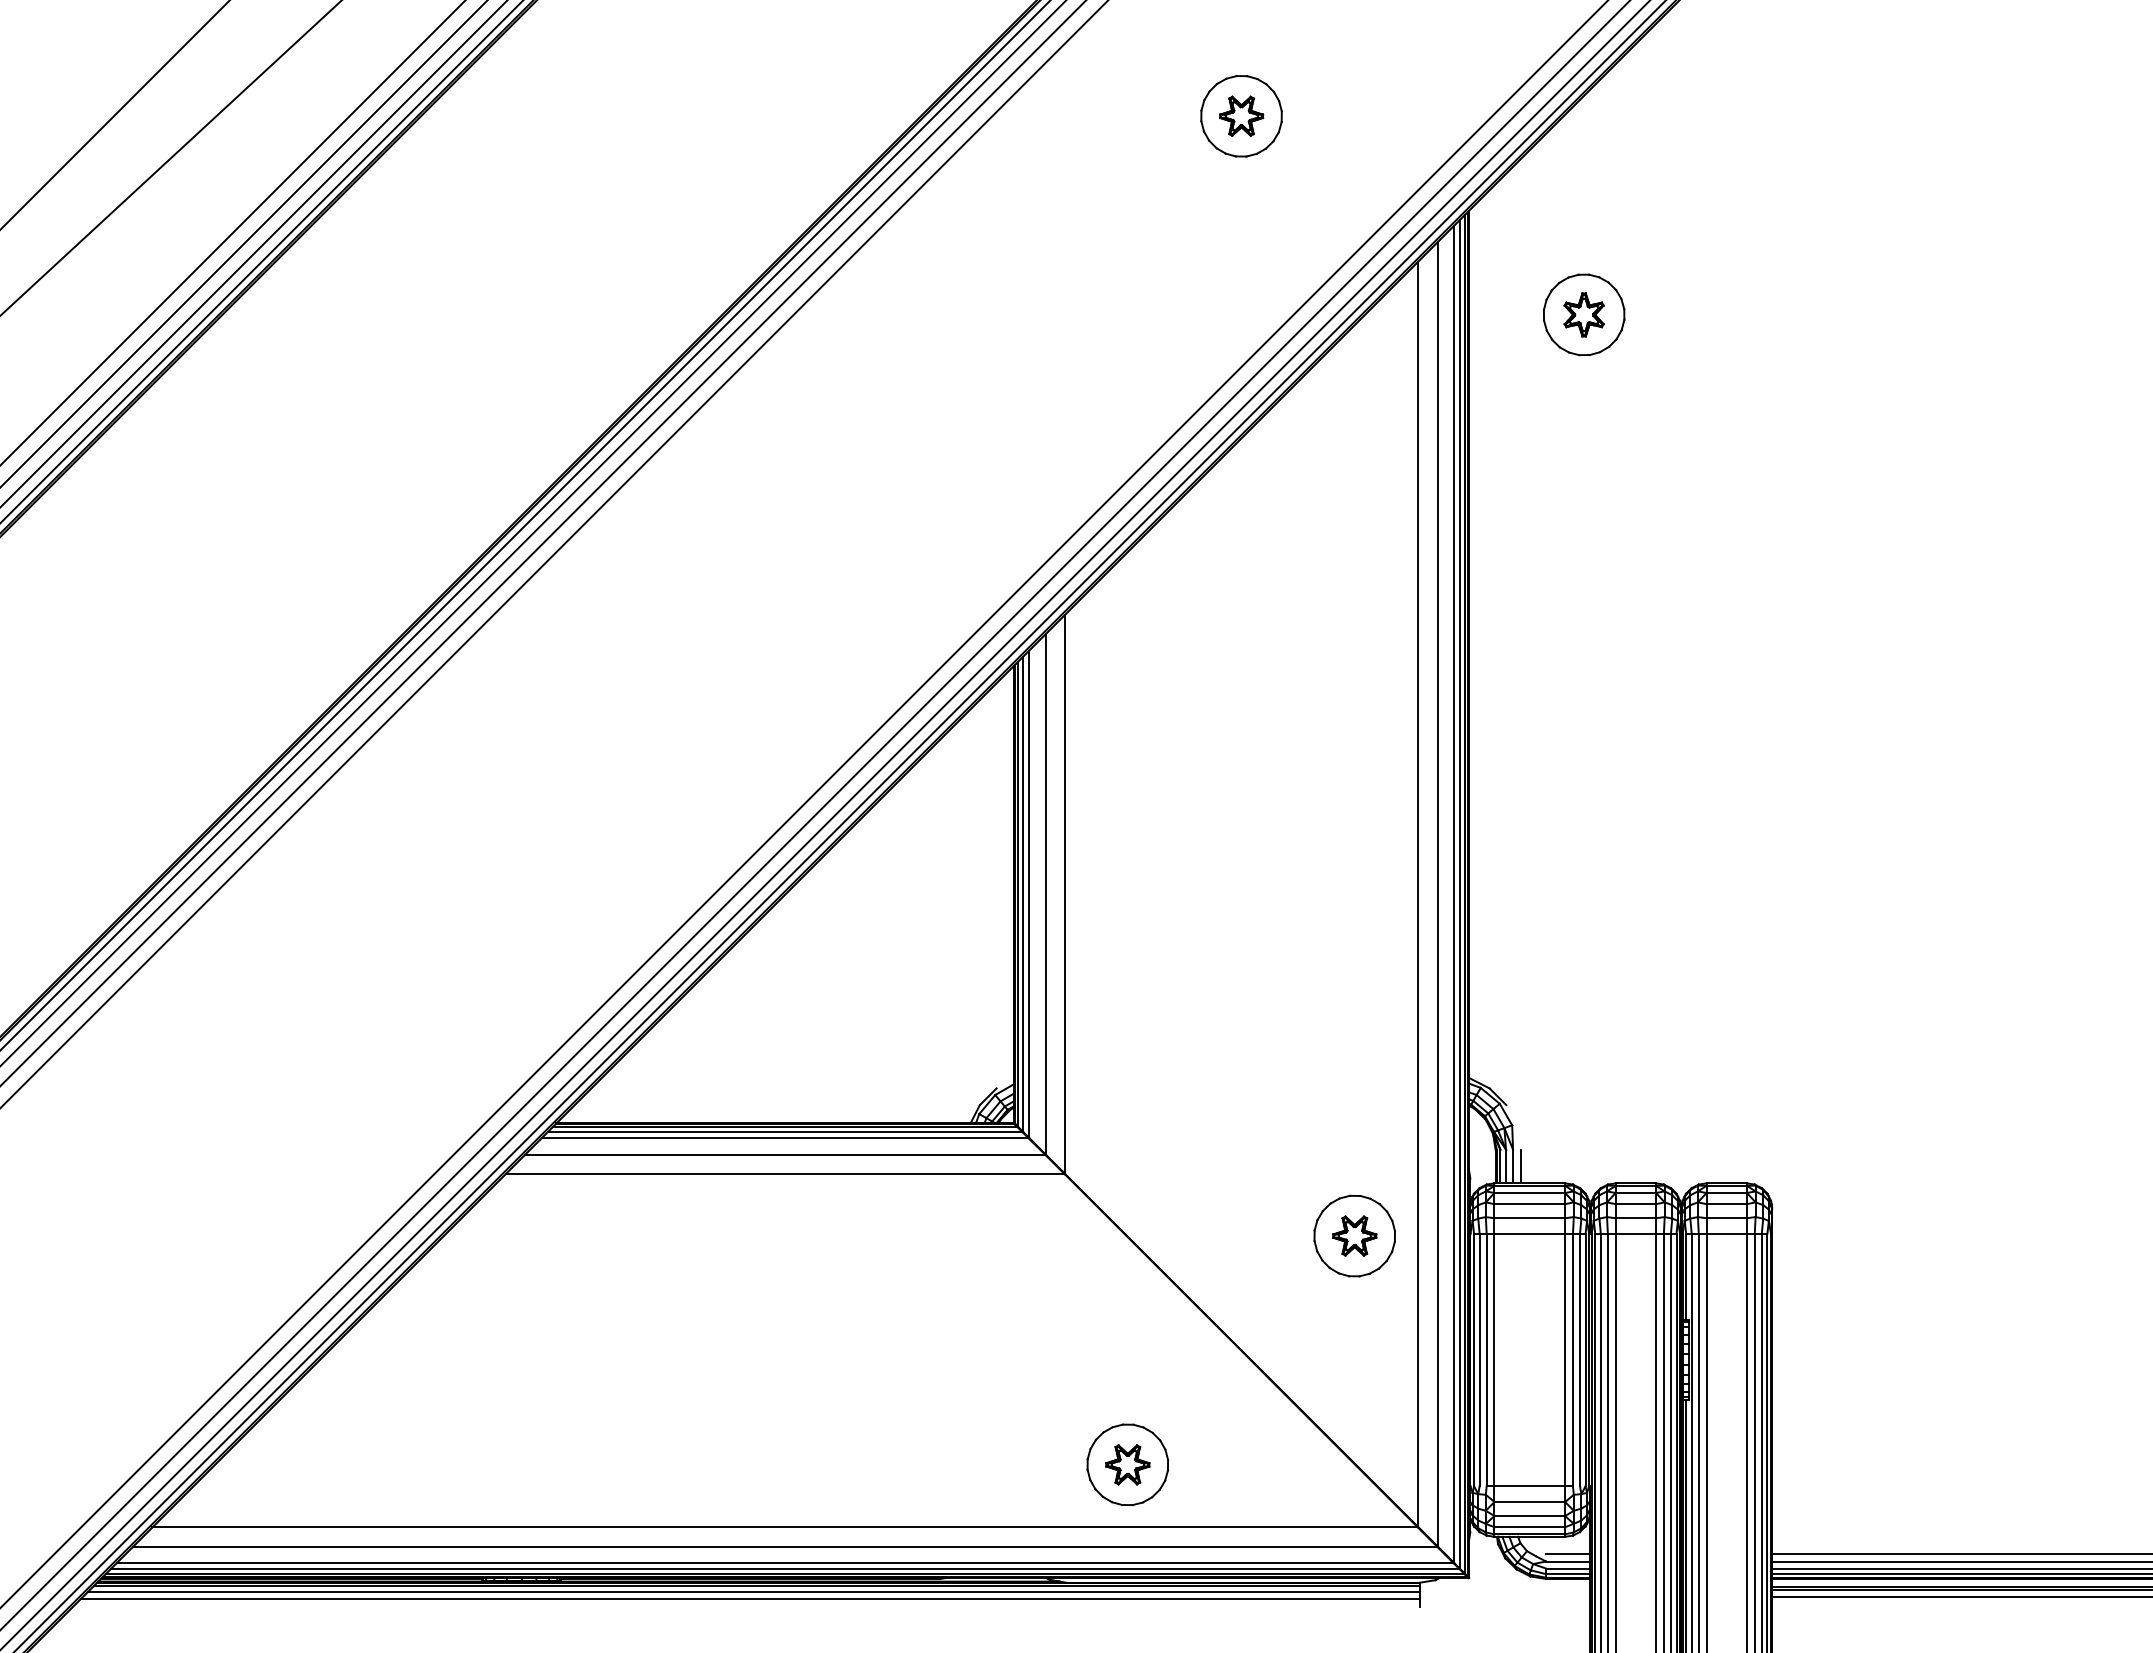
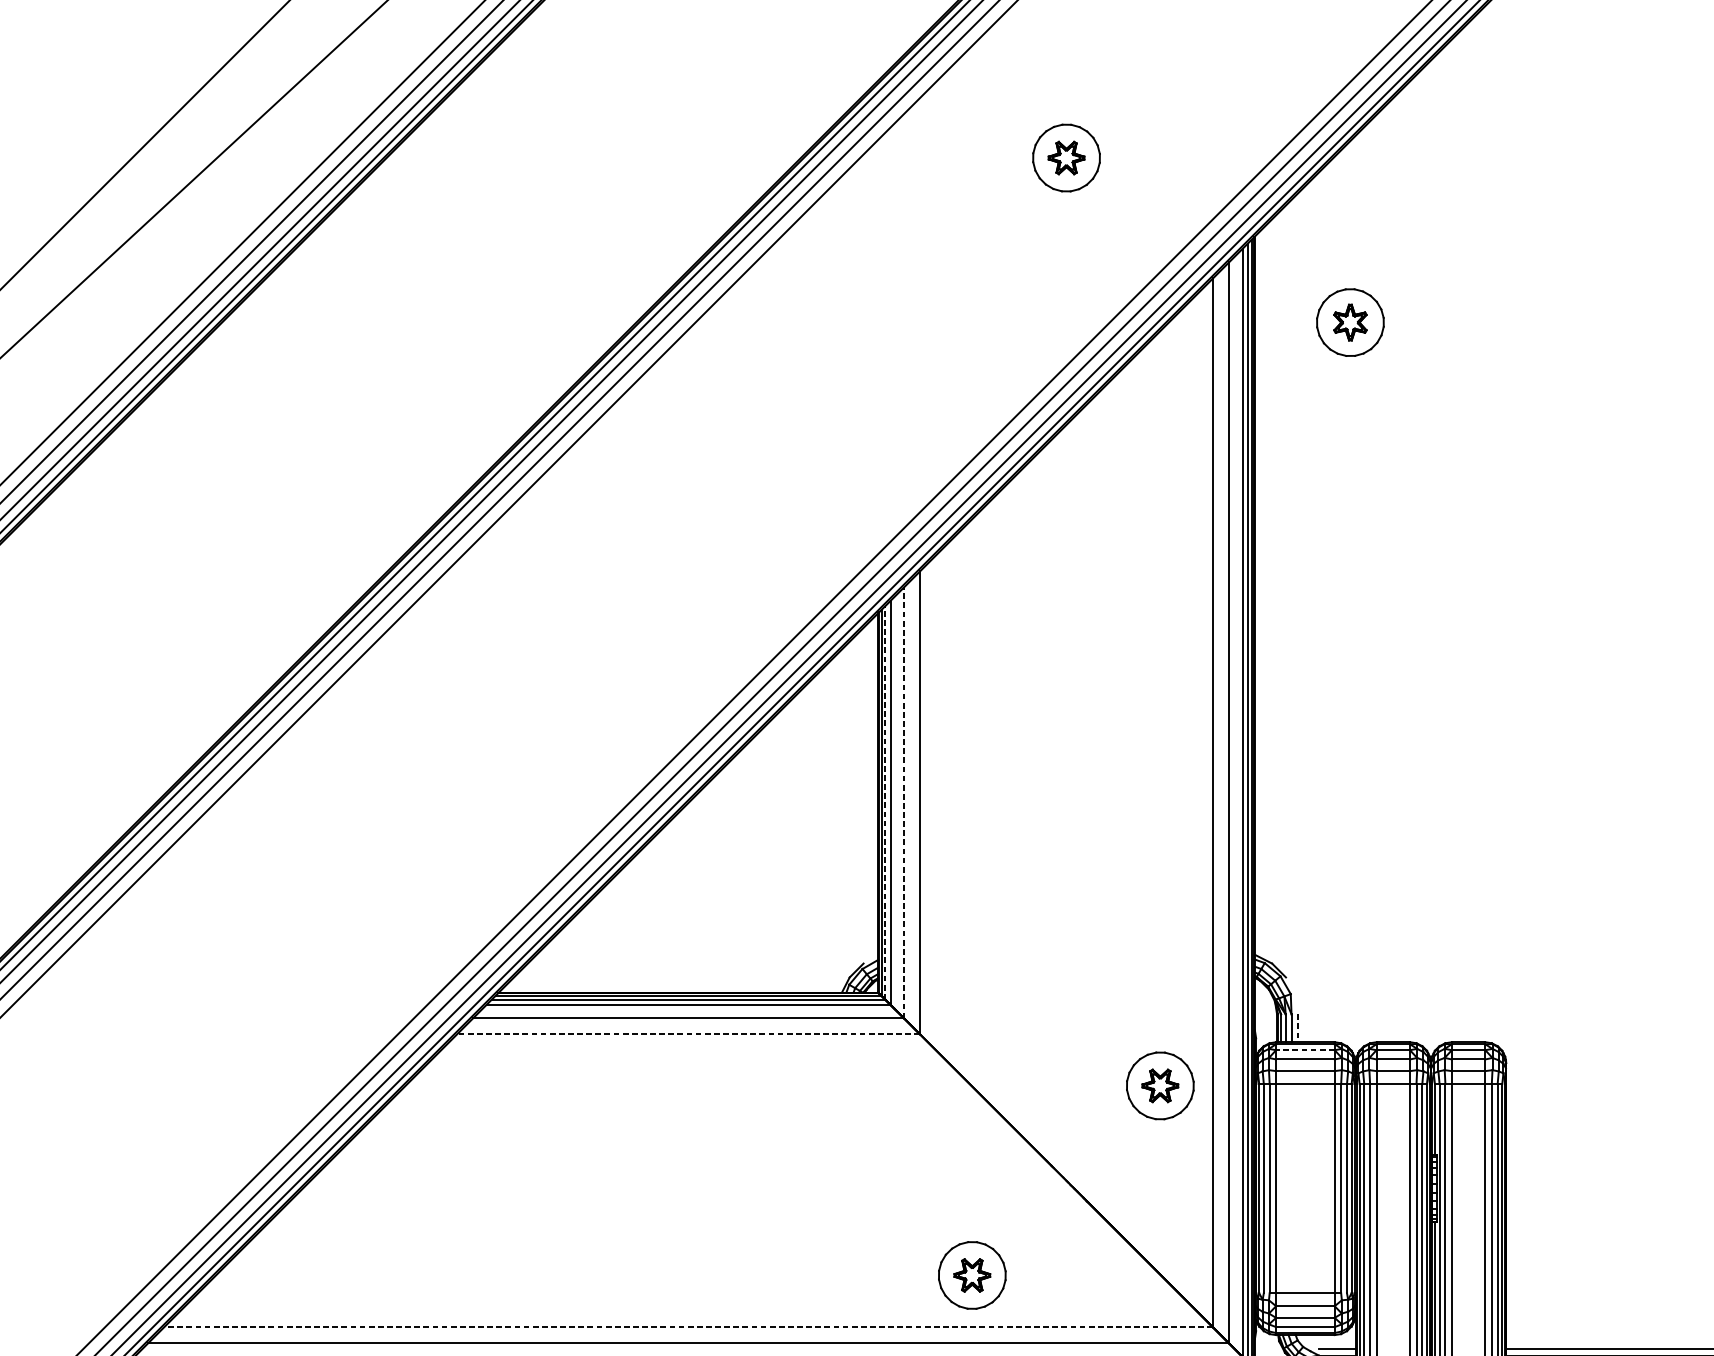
line: (1022, 894) -> (885, 802), solid -> dashed
line: (1045, 894) -> (904, 802), solid -> dashed
line: (1520, 1166) -> (1297, 1028), solid -> dashed
line: (784, 1173) -> (687, 1034), solid -> dashed
line: (1529, 1192) -> (1305, 1049), solid -> dashed
line: (785, 1527) -> (688, 1327), solid -> dashed

